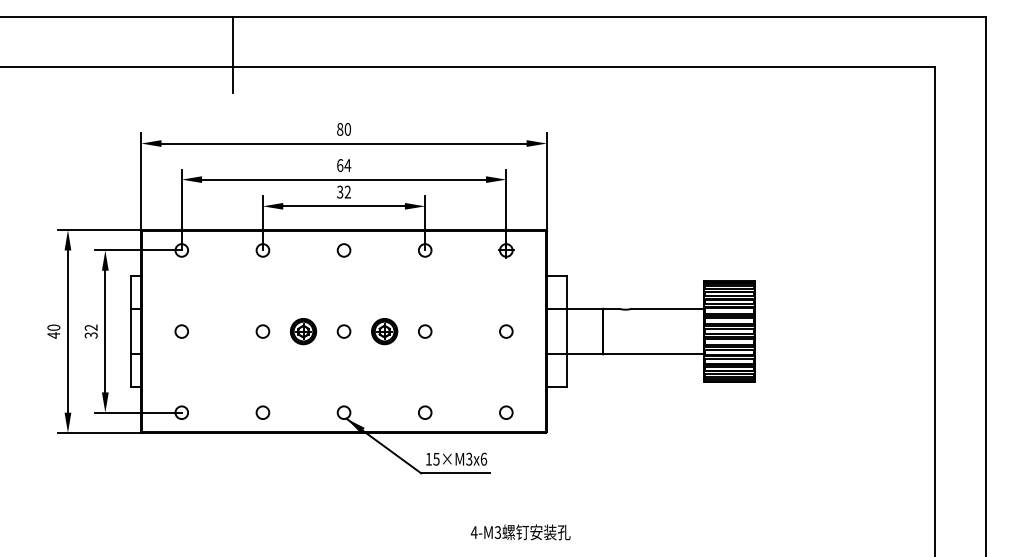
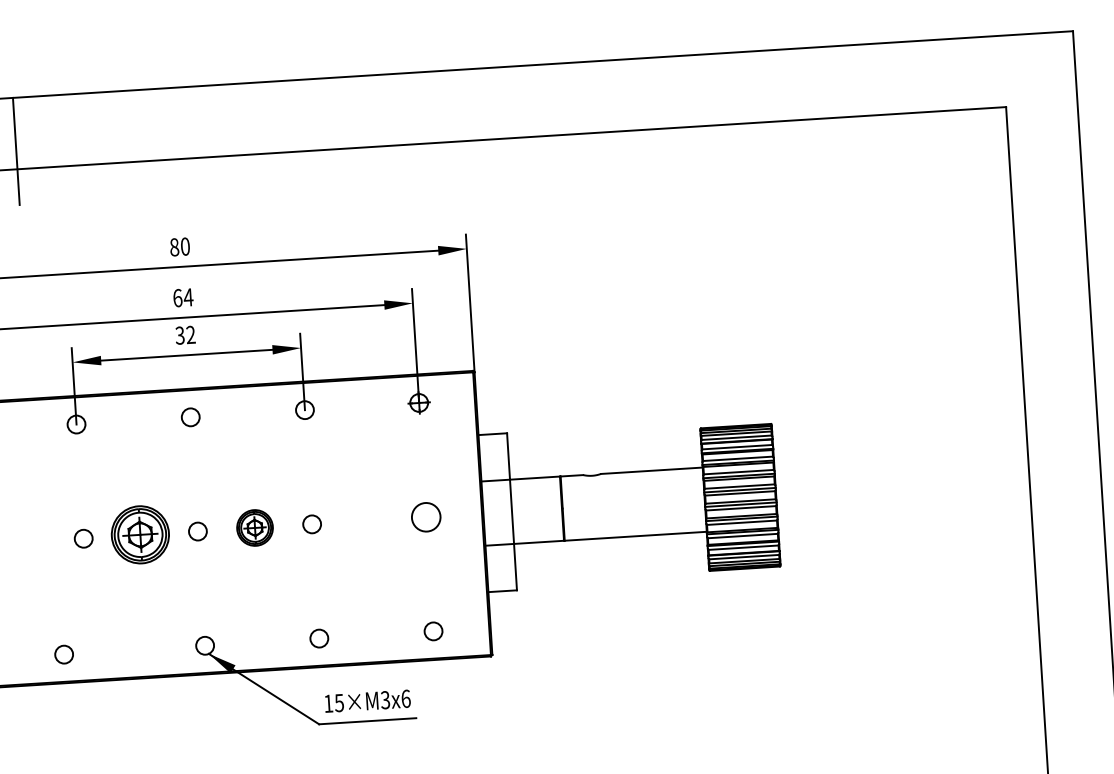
part: (303, 331) -> (140, 535), size x1.6
circle: (506, 331) -> (426, 517), size x1.6
circle: (262, 412) -> (63, 654), moved

